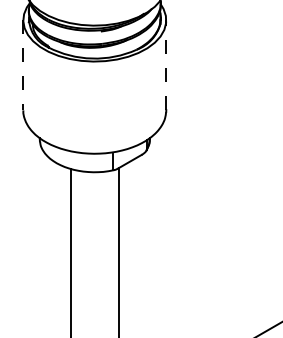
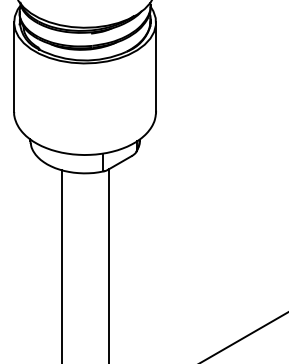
line: (23, 65) -> (14, 67), dashed -> solid
line: (166, 65) -> (156, 67), dashed -> solid

